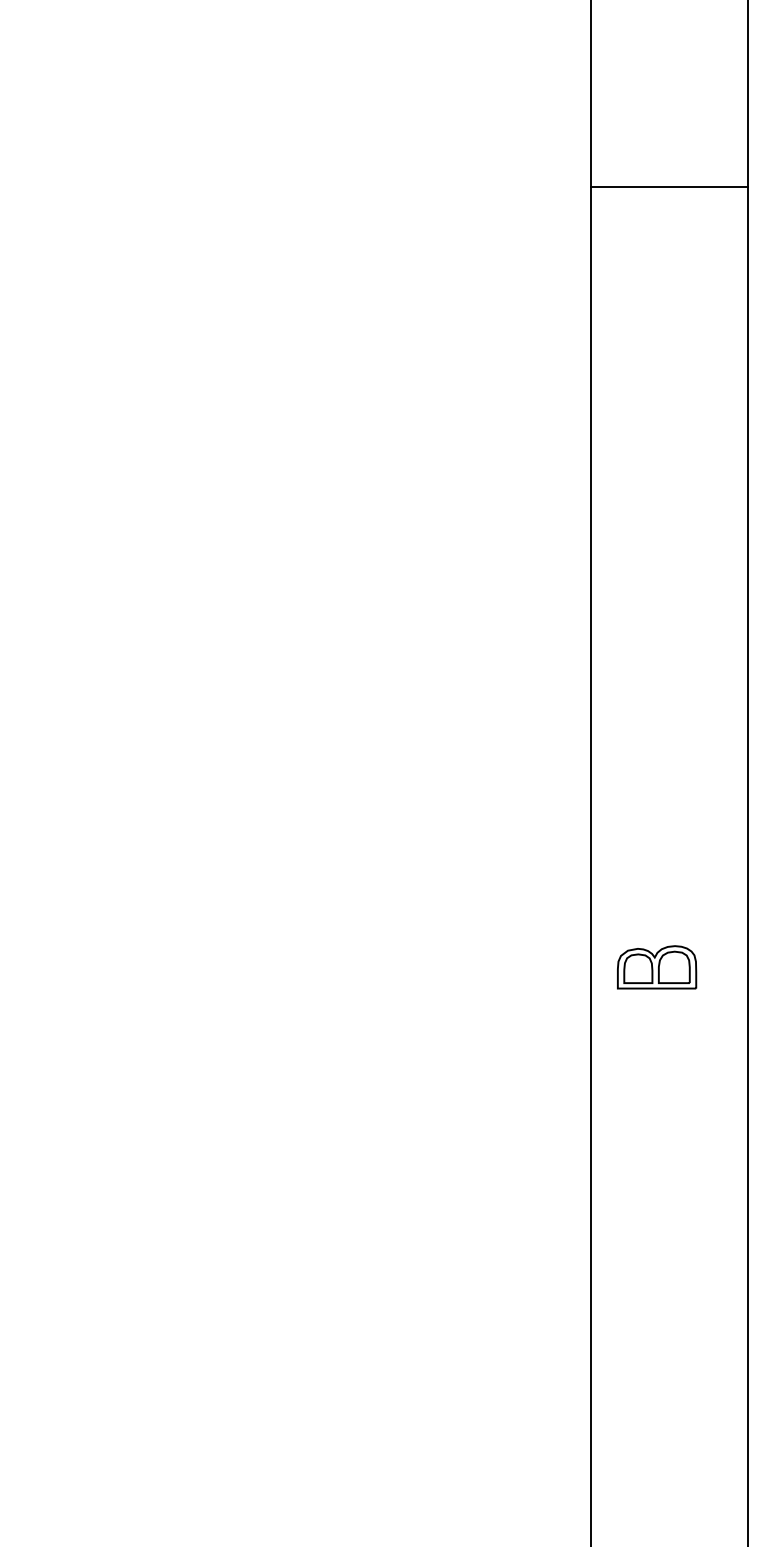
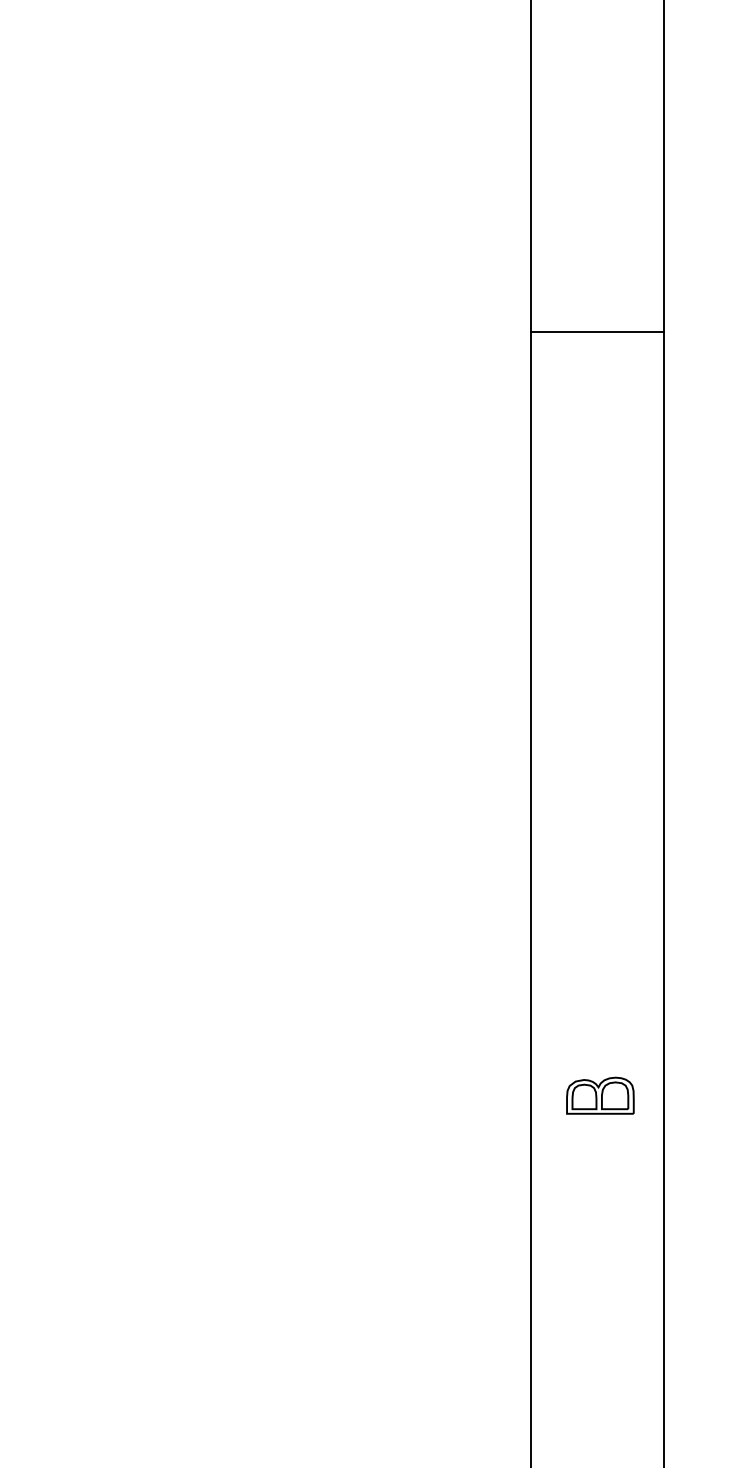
line: (670, 187) -> (597, 332), moved
part: (657, 967) -> (600, 1095), moved

